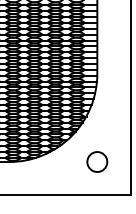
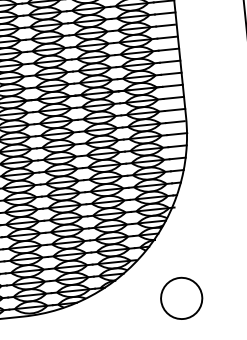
circle: (97, 161) -> (181, 297), moved

